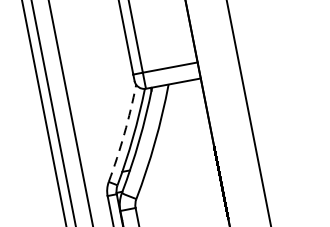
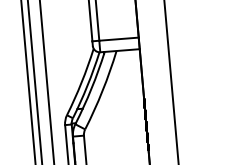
arc: (124, 133) -> (81, 82), dashed -> solid

